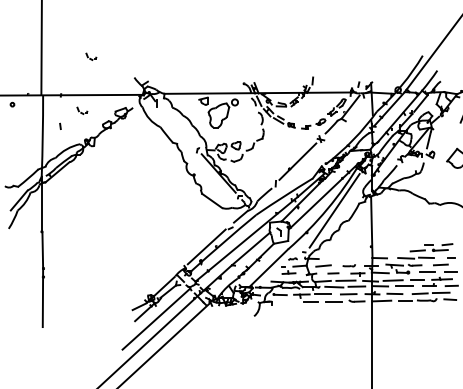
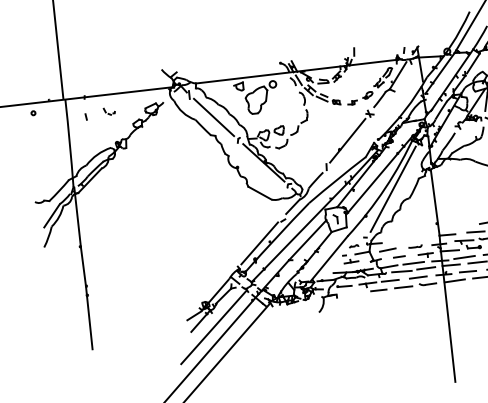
part: (91, 56) -> (112, 51), removed
line: (60, 125) -> (86, 115), moved
line: (177, 126) -> (213, 117), added

